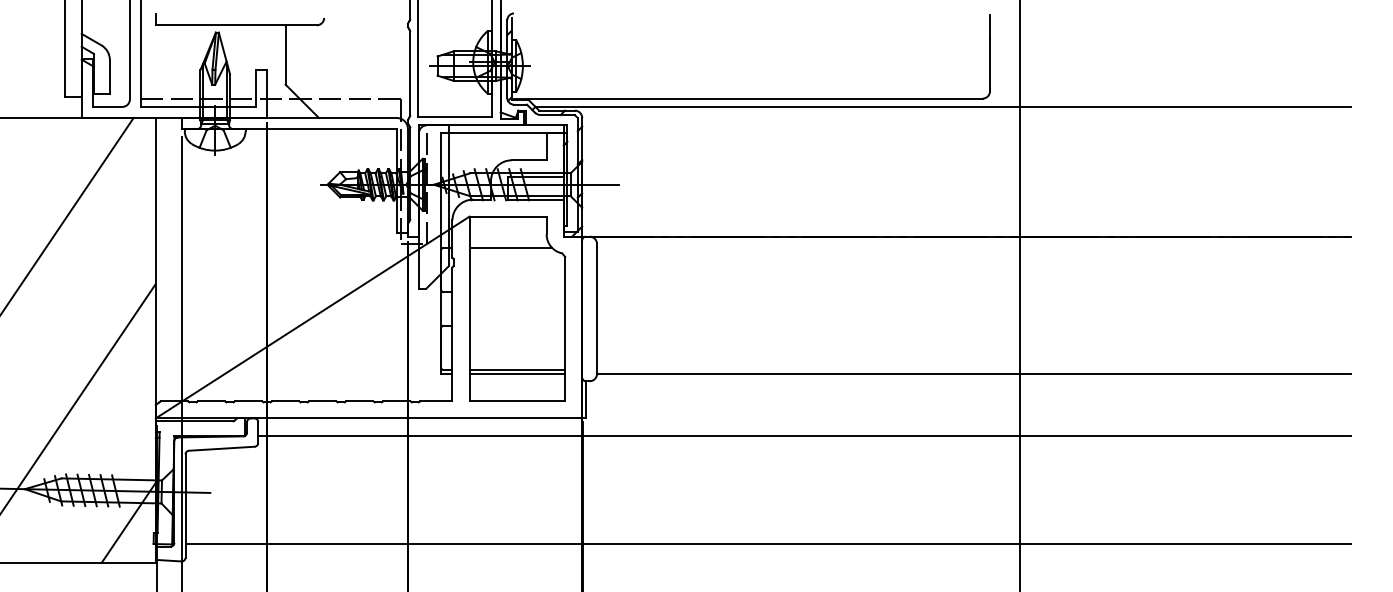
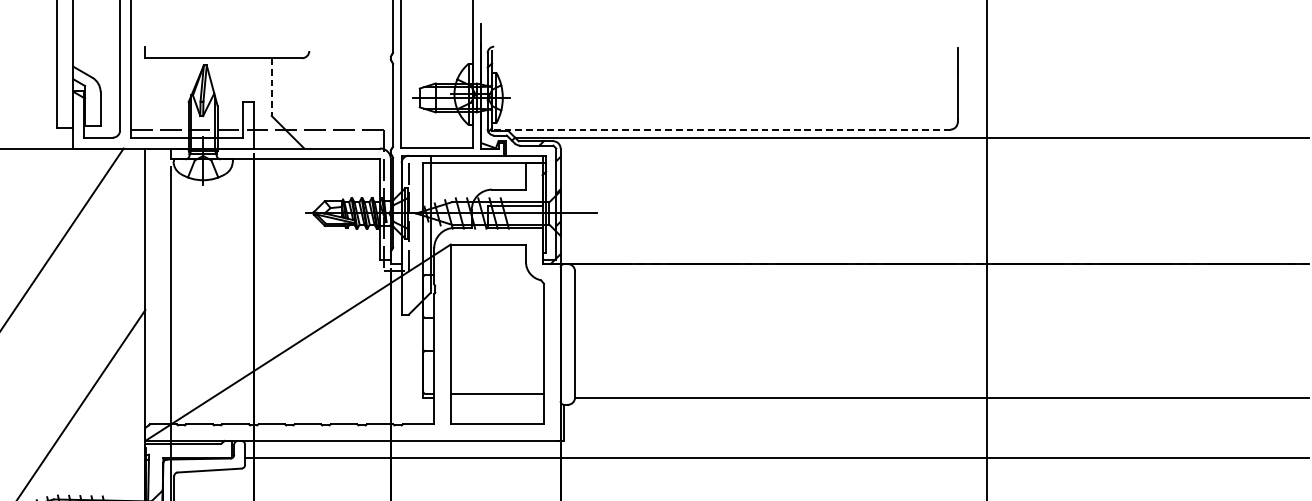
line: (285, 55) -> (271, 87), solid -> dashed
line: (746, 98) -> (720, 129), solid -> dashed
line: (510, 247) -> (490, 274), removed
line: (517, 373) -> (497, 397), removed

